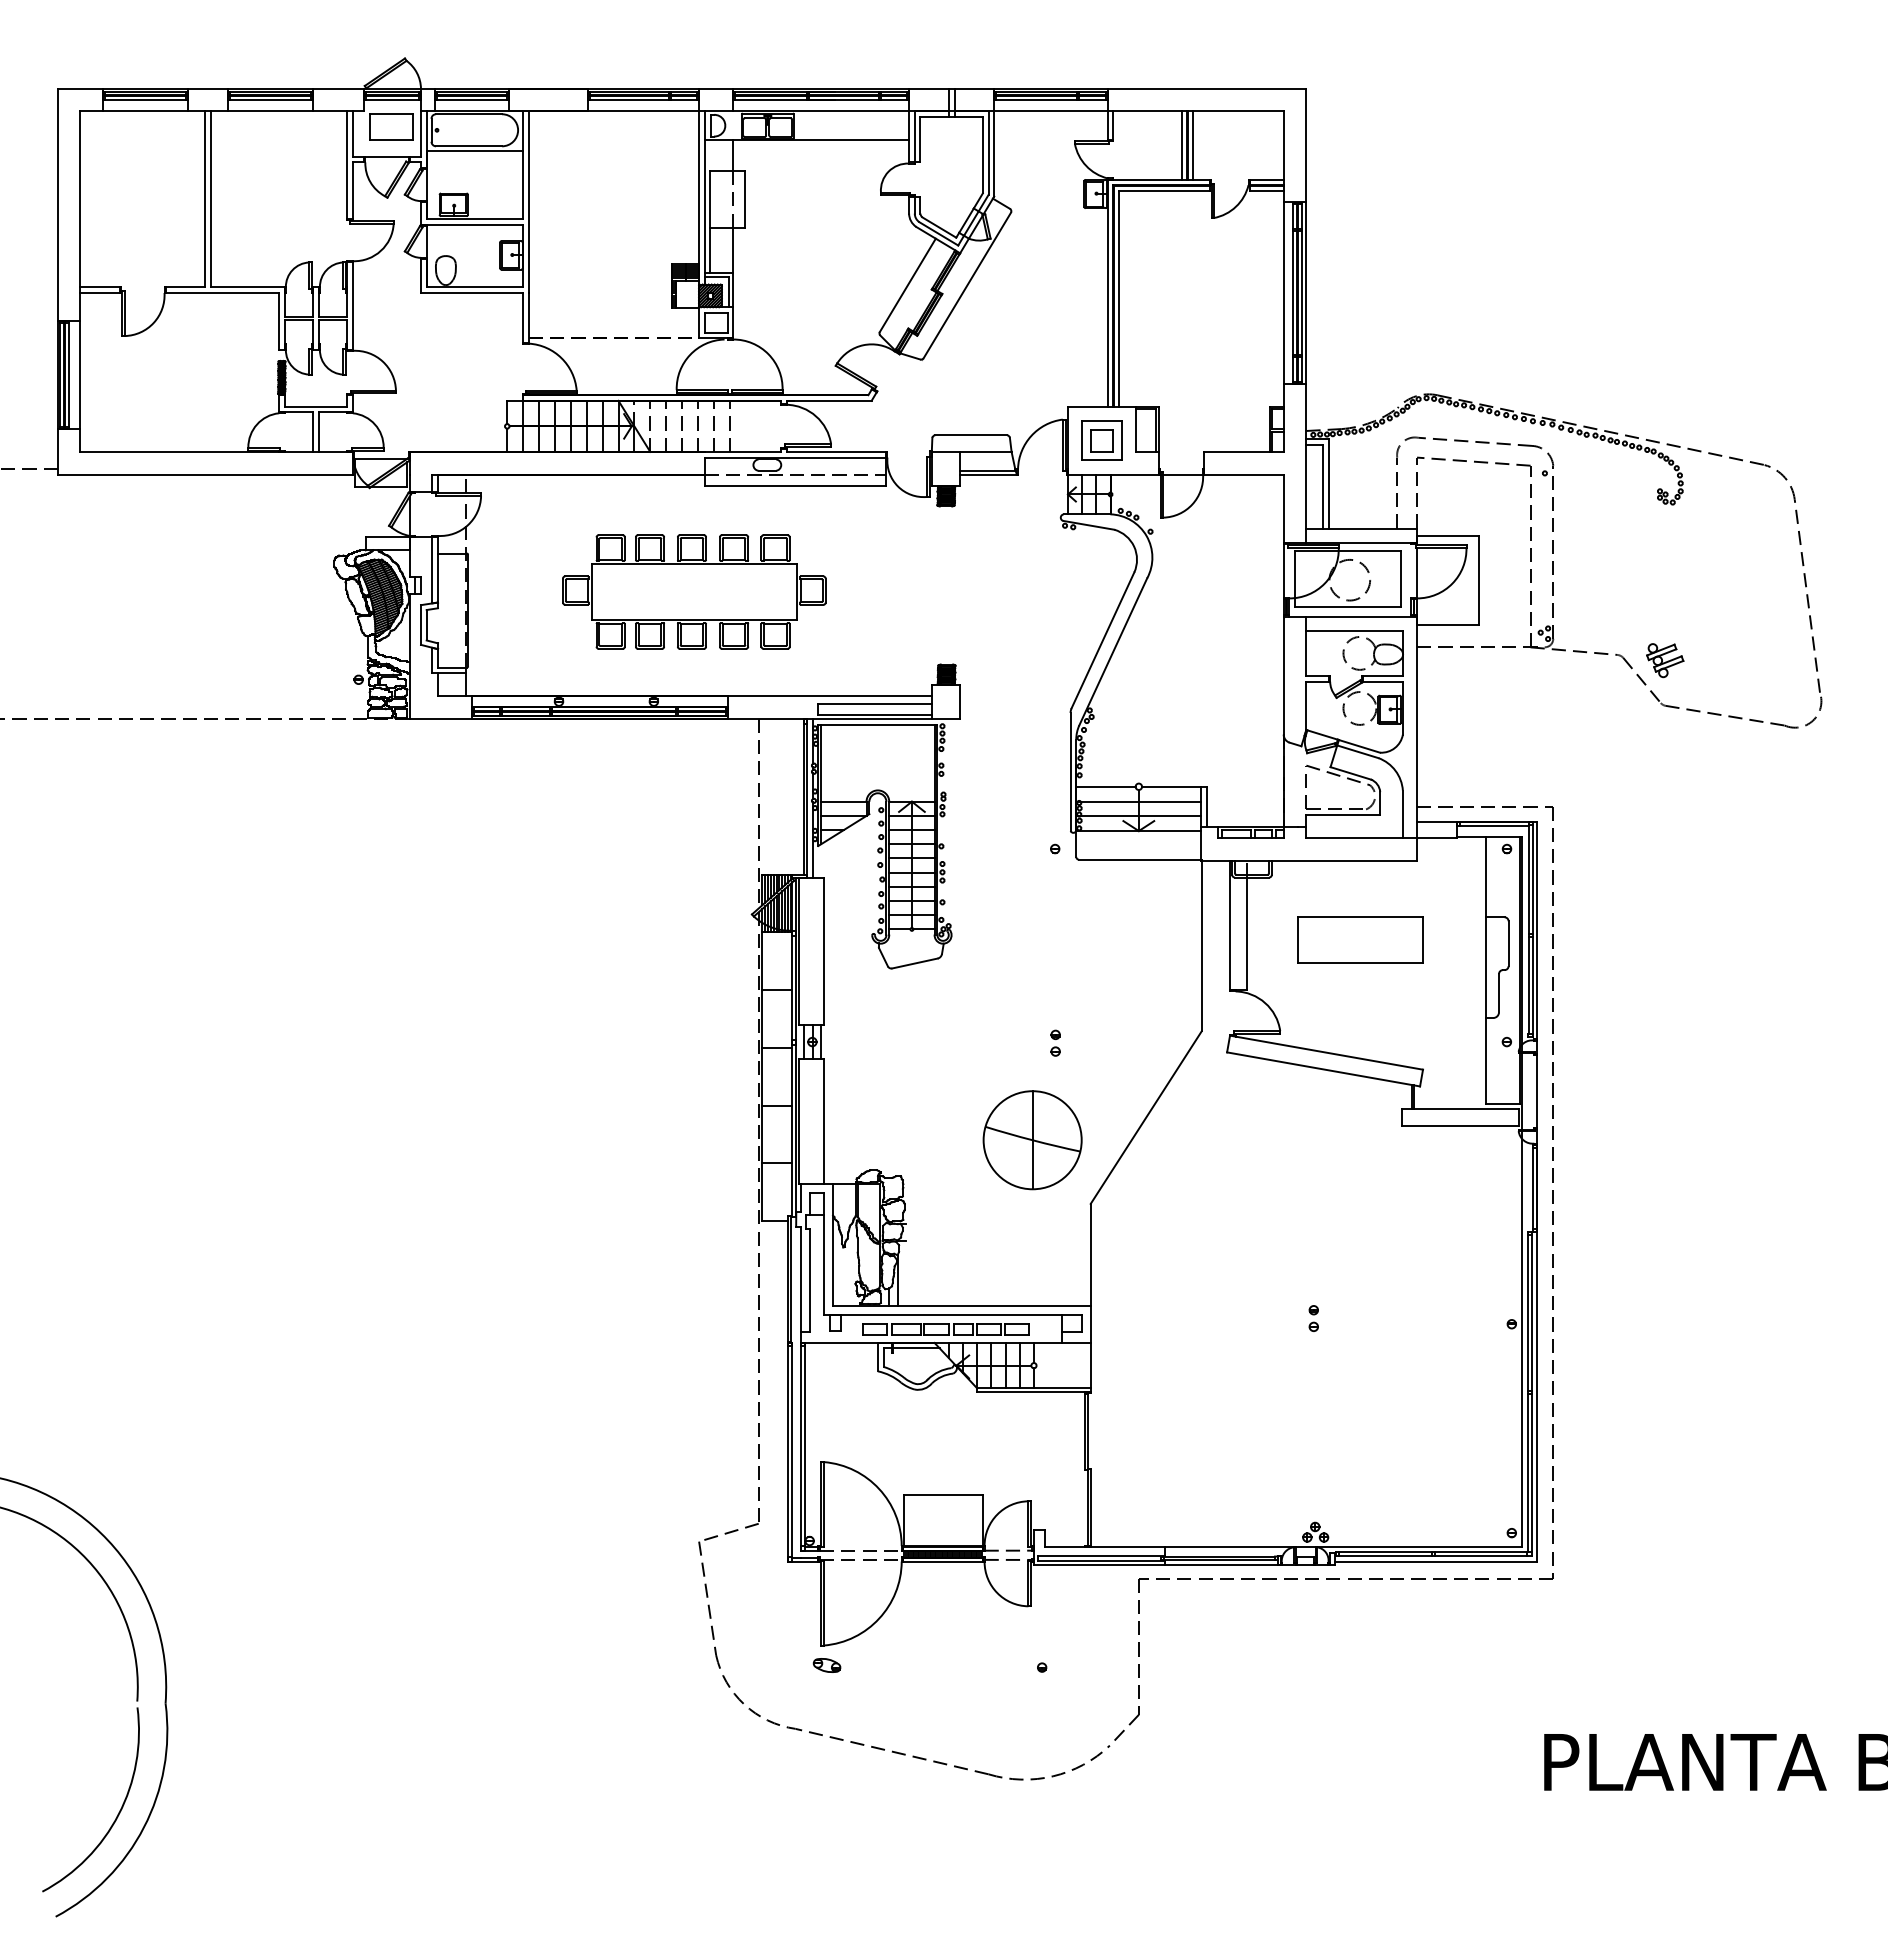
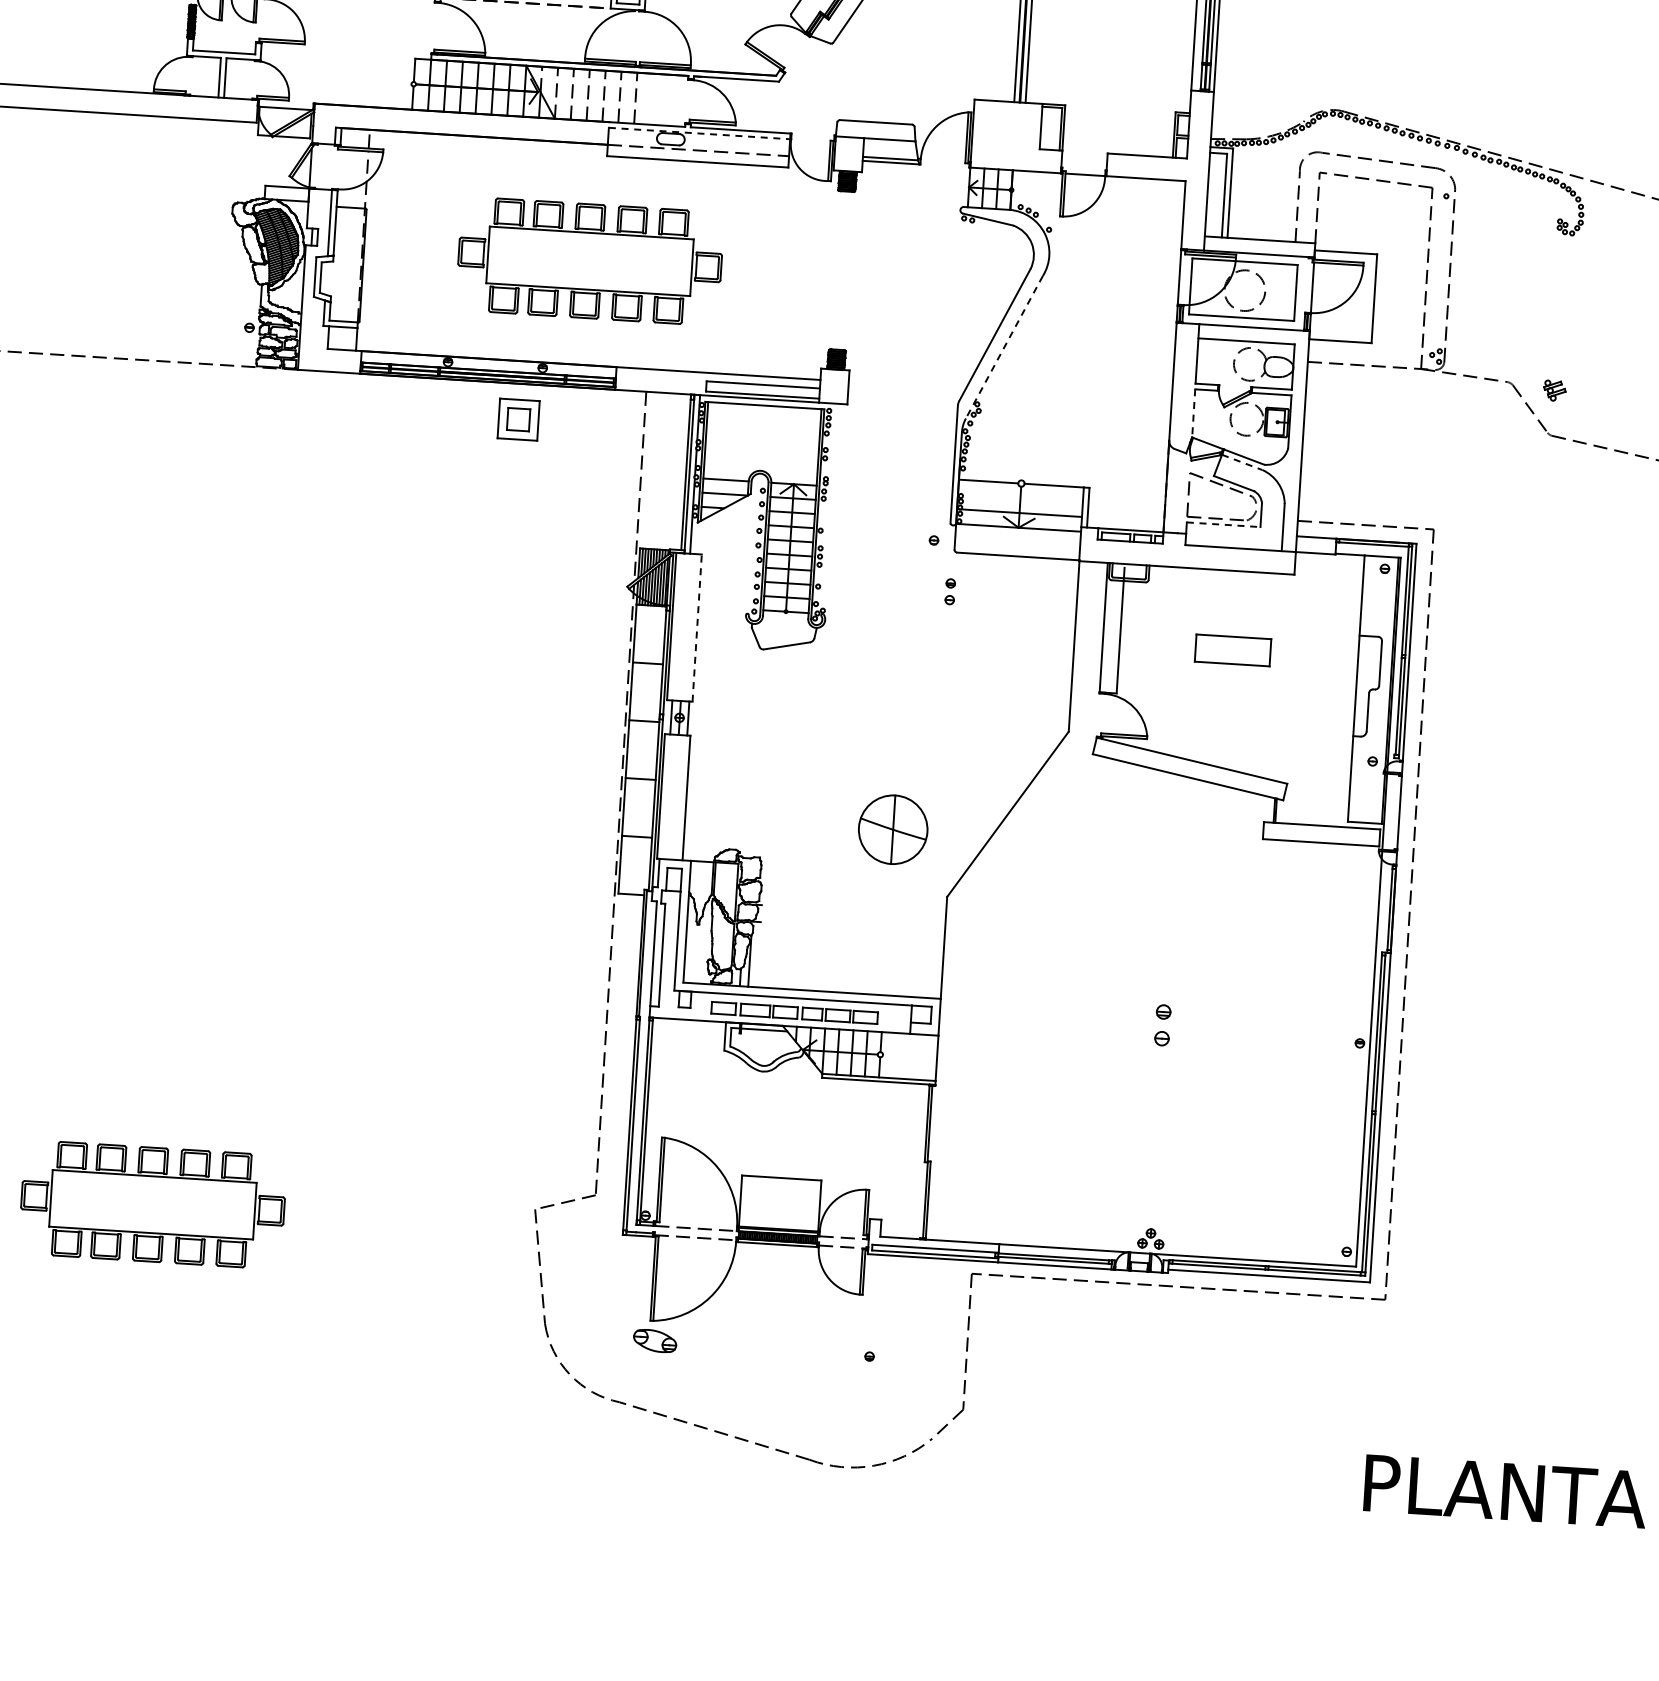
part: (1101, 440) -> (518, 419), moved
line: (795, 457) -> (699, 133), solid -> dashed
line: (1113, 652) -> (1004, 347), solid -> dashed
part: (1665, 660) -> (1554, 390), size x0.6
line: (1306, 706) -> (1193, 414), solid -> dashed
line: (1357, 751) -> (1241, 462), solid -> dashed
line: (1138, 801) -> (1020, 498), removed
line: (1343, 815) -> (1223, 525), solid -> dashed
part: (1360, 939) -> (1233, 649), size x0.6
line: (824, 951) -> (697, 628), solid -> dashed
part: (1055, 1042) -> (950, 591), moved
part: (1032, 1140) -> (893, 829), size x0.7
part: (1313, 1318) -> (1162, 1025), size x1.6
part: (317, 1560) -> (153, 1204), added
part: (826, 1665) -> (654, 1340), size x1.6

